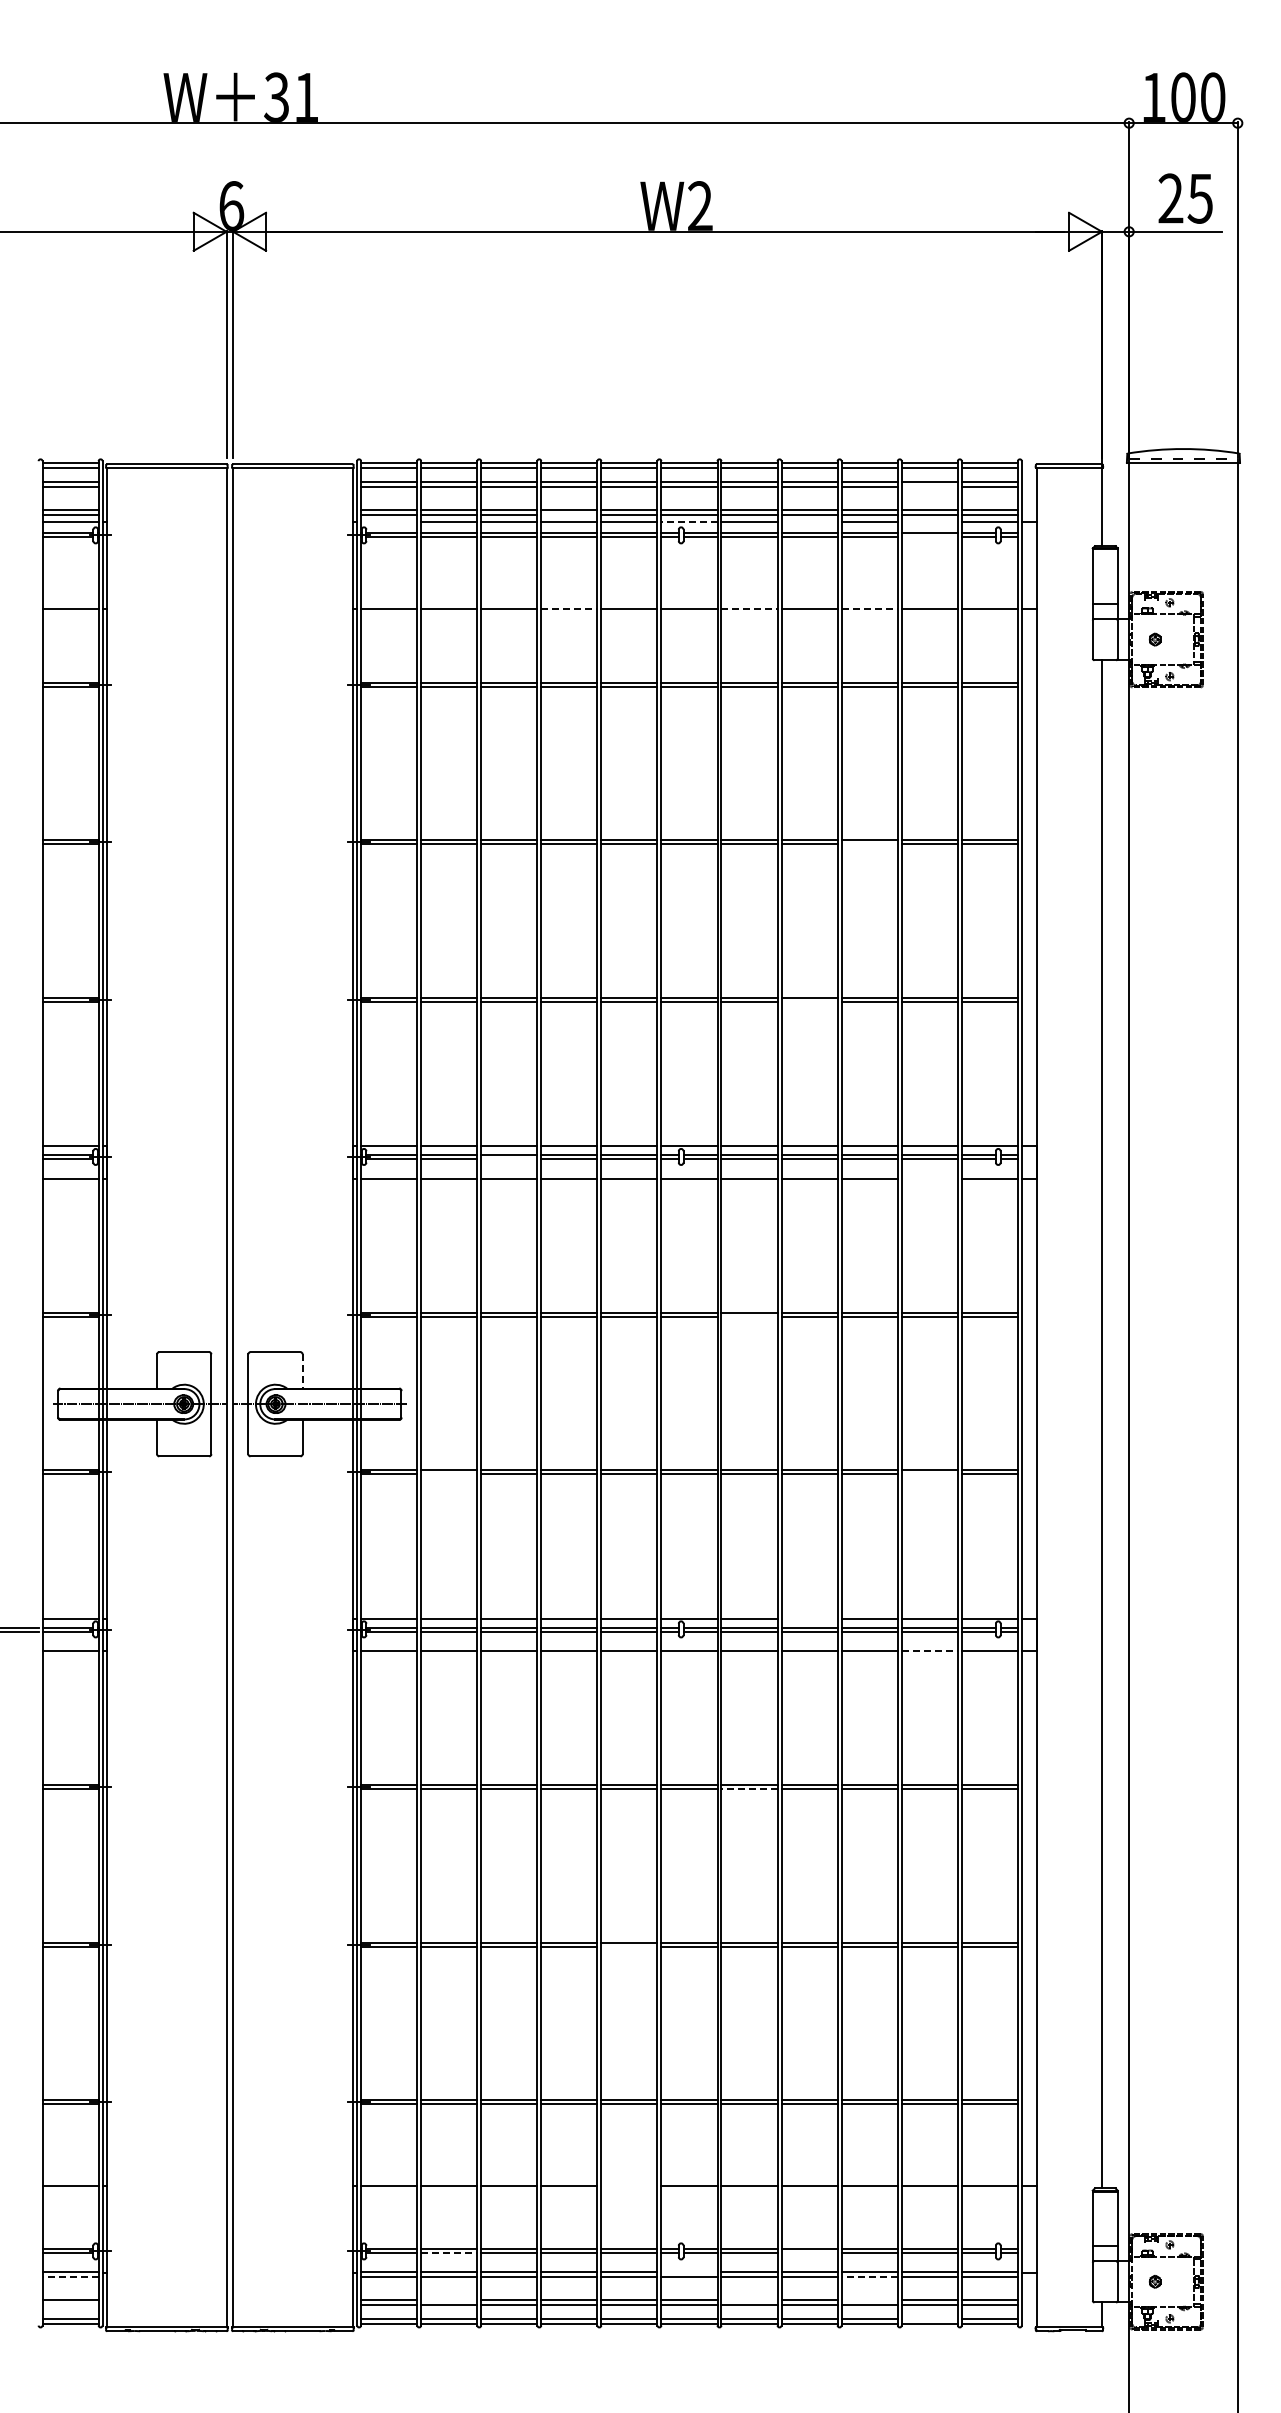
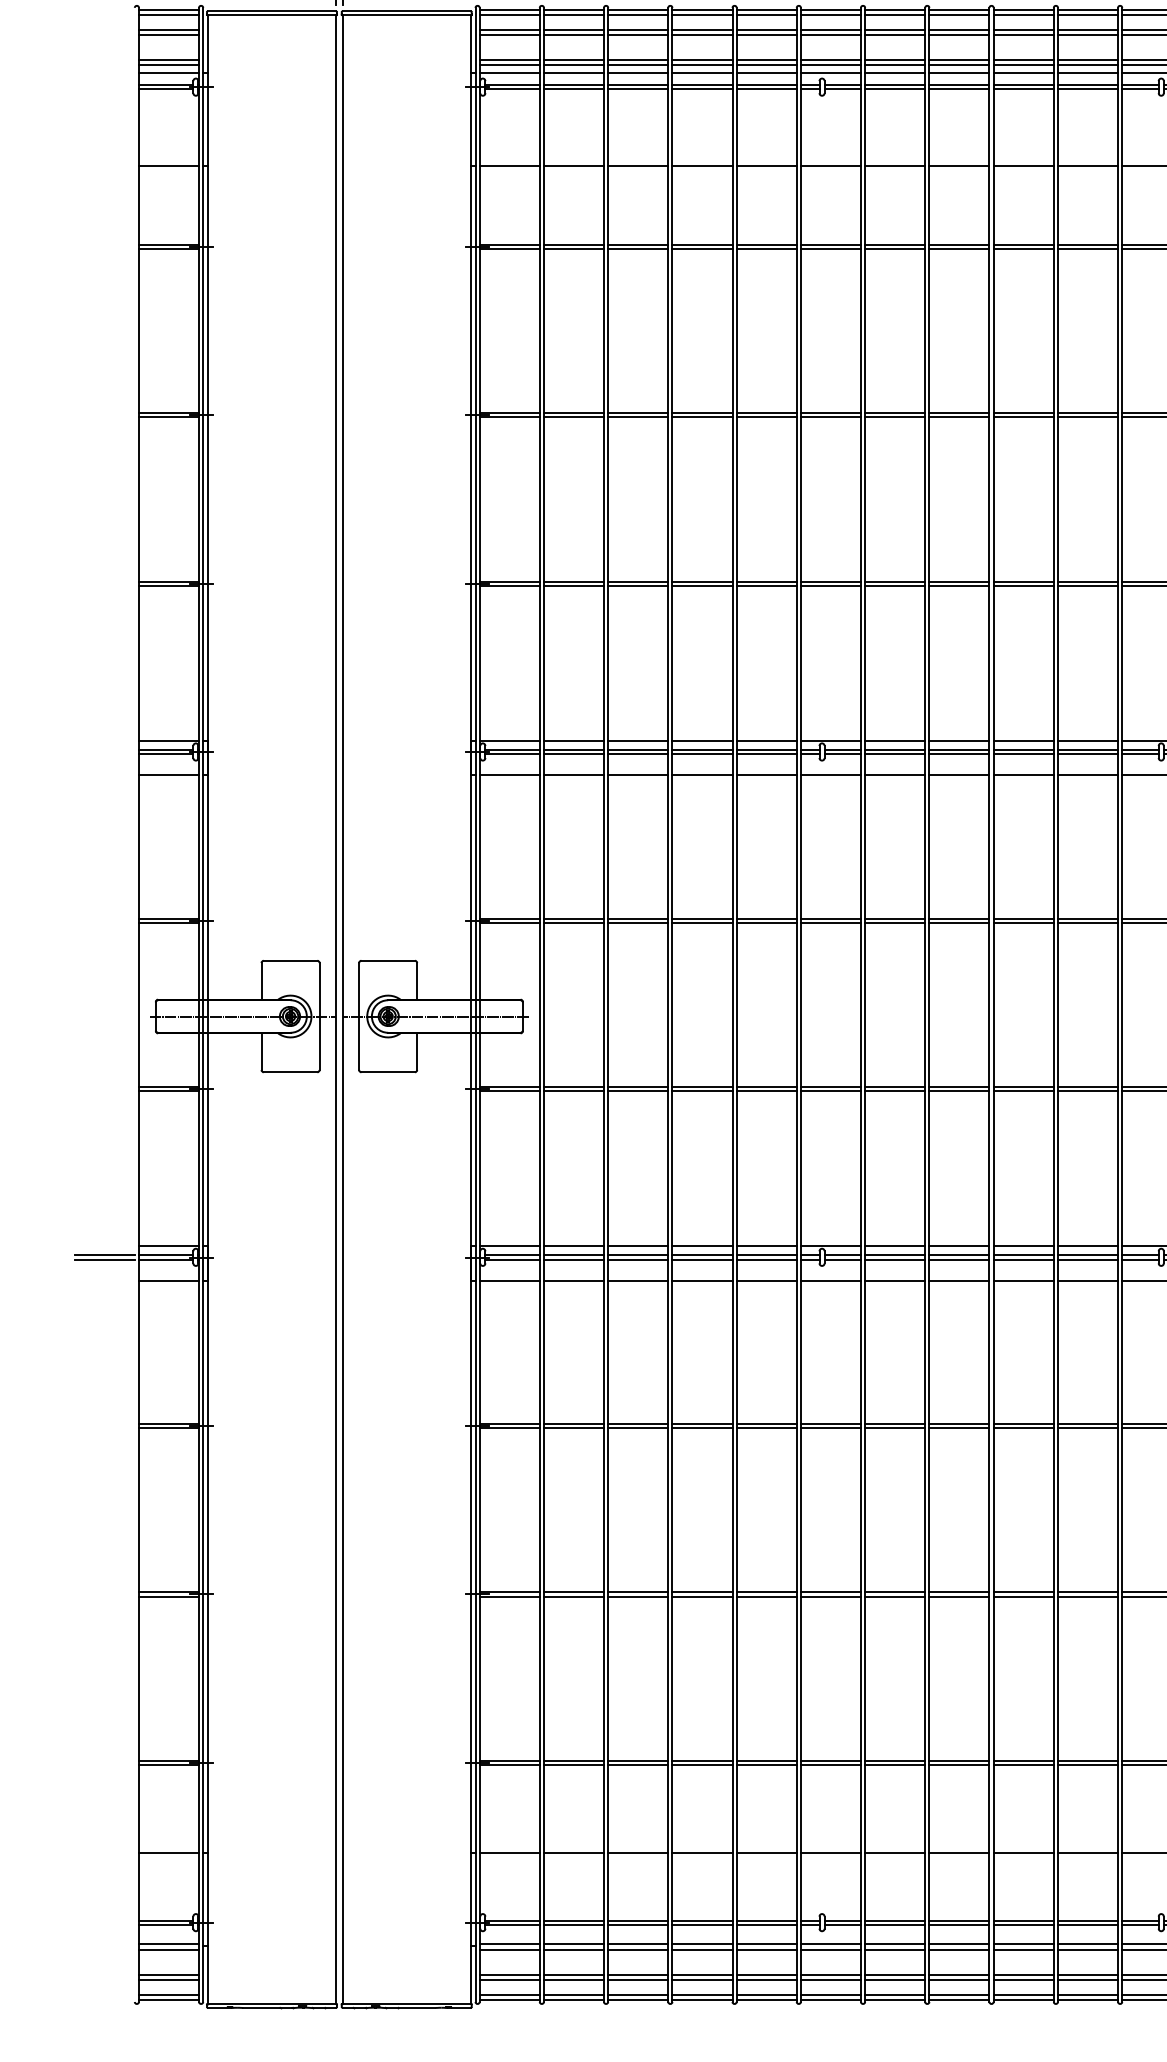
line: (929, 486) -> (1087, 34), added
line: (569, 515) -> (702, 65), added
line: (389, 522) -> (510, 73), added
line: (688, 522) -> (829, 73), dashed -> solid
line: (809, 522) -> (959, 73), added
line: (929, 522) -> (1087, 73), added
line: (929, 537) -> (1087, 89), added
line: (569, 609) -> (702, 166), dashed -> solid
line: (750, 609) -> (896, 166), dashed -> solid
line: (870, 609) -> (1024, 166), dashed -> solid
line: (869, 844) -> (1023, 417), added
line: (809, 1001) -> (959, 585), added
line: (509, 1159) -> (638, 754), added
line: (929, 1178) -> (1087, 775), added
line: (749, 1316) -> (895, 922), added
line: (302, 1371) -> (417, 981), dashed -> solid
line: (449, 1474) -> (574, 1091), added
line: (929, 1474) -> (1087, 1091), added
line: (809, 1618) -> (959, 1245), added
line: (930, 1651) -> (1088, 1280), dashed -> solid
line: (749, 1789) -> (895, 1428), dashed -> solid
line: (629, 1946) -> (766, 1596), added
line: (629, 2186) -> (766, 1853), added
line: (449, 2253) -> (574, 1924), dashed -> solid
line: (809, 2253) -> (959, 1924), added
line: (689, 2271) -> (830, 1944), added
line: (70, 2276) -> (168, 1949), dashed -> solid
line: (869, 2276) -> (1023, 1949), dashed -> solid
line: (449, 2300) -> (574, 1975), added
line: (749, 2300) -> (895, 1975), added
line: (869, 2300) -> (1023, 1975), added
line: (70, 2304) -> (168, 1979), added
line: (929, 2318) -> (1087, 1994), added

